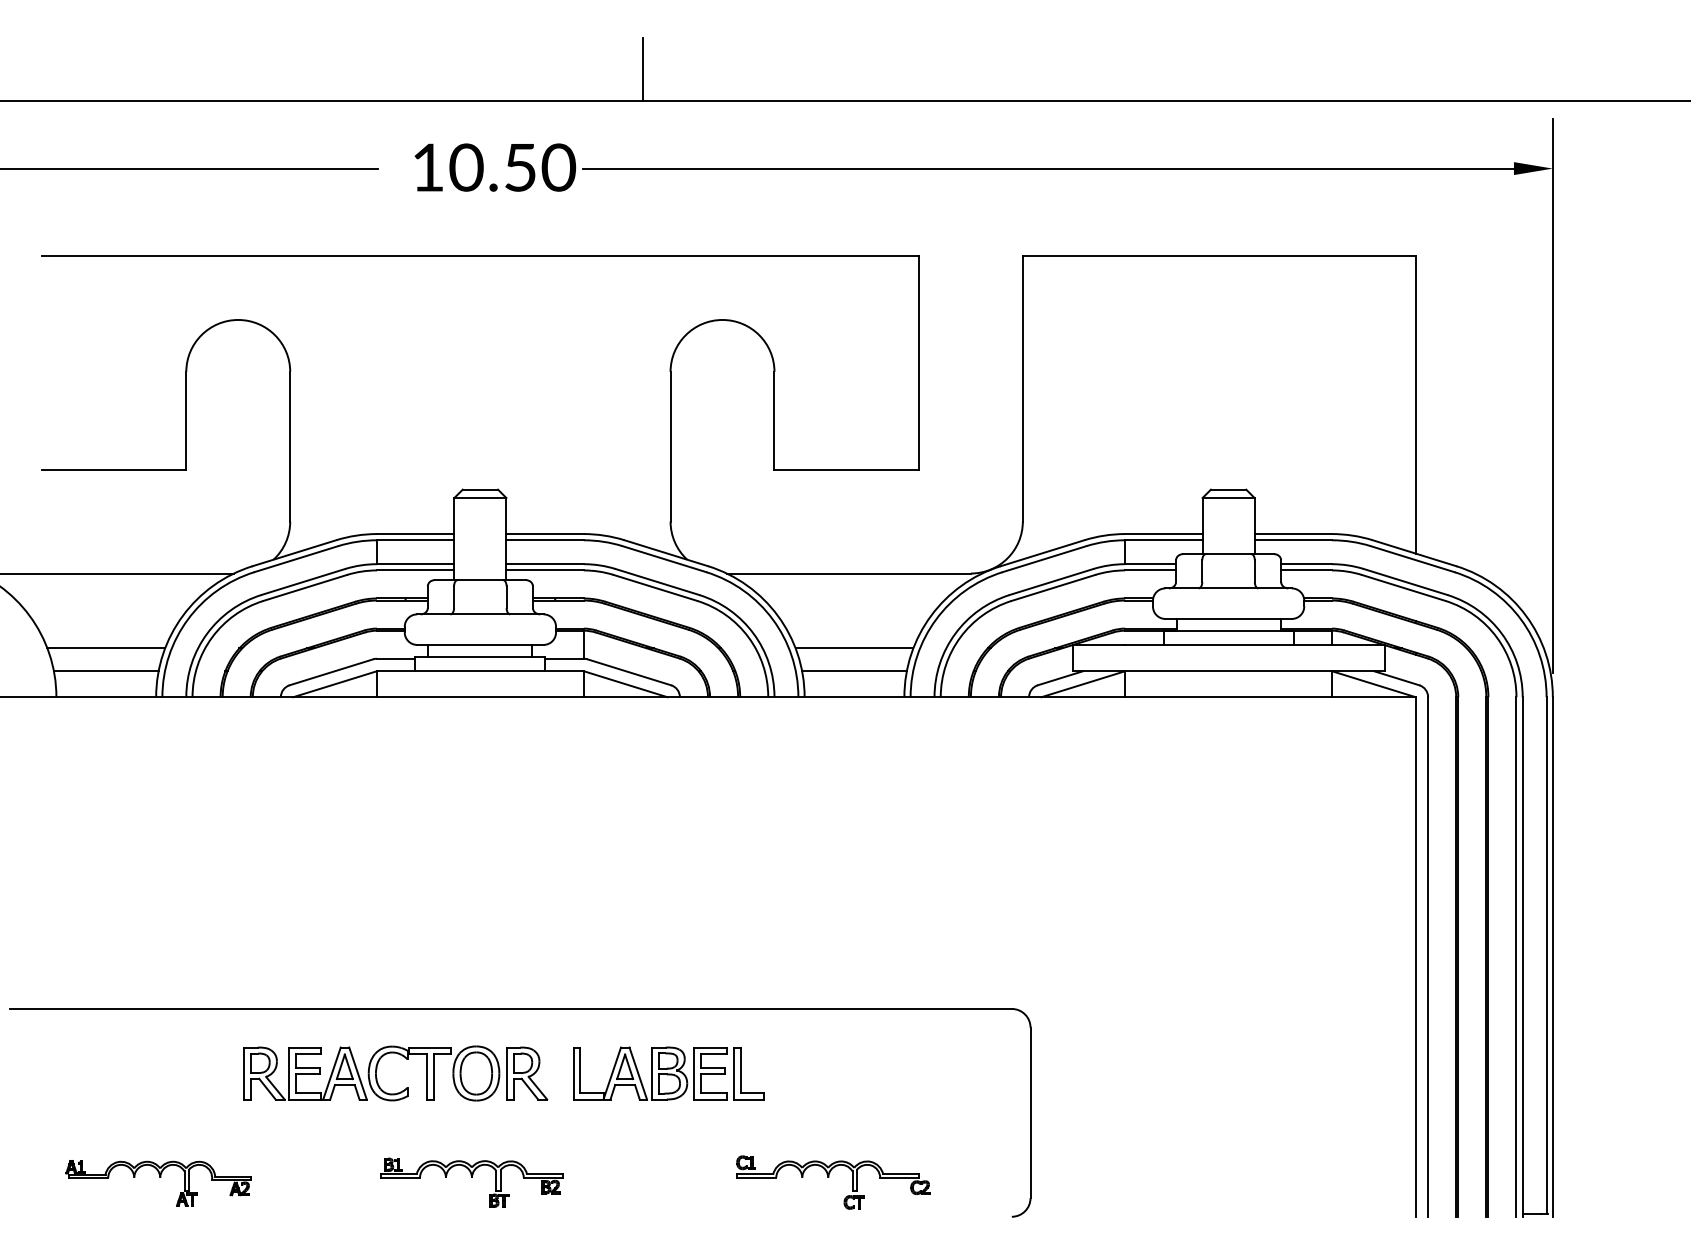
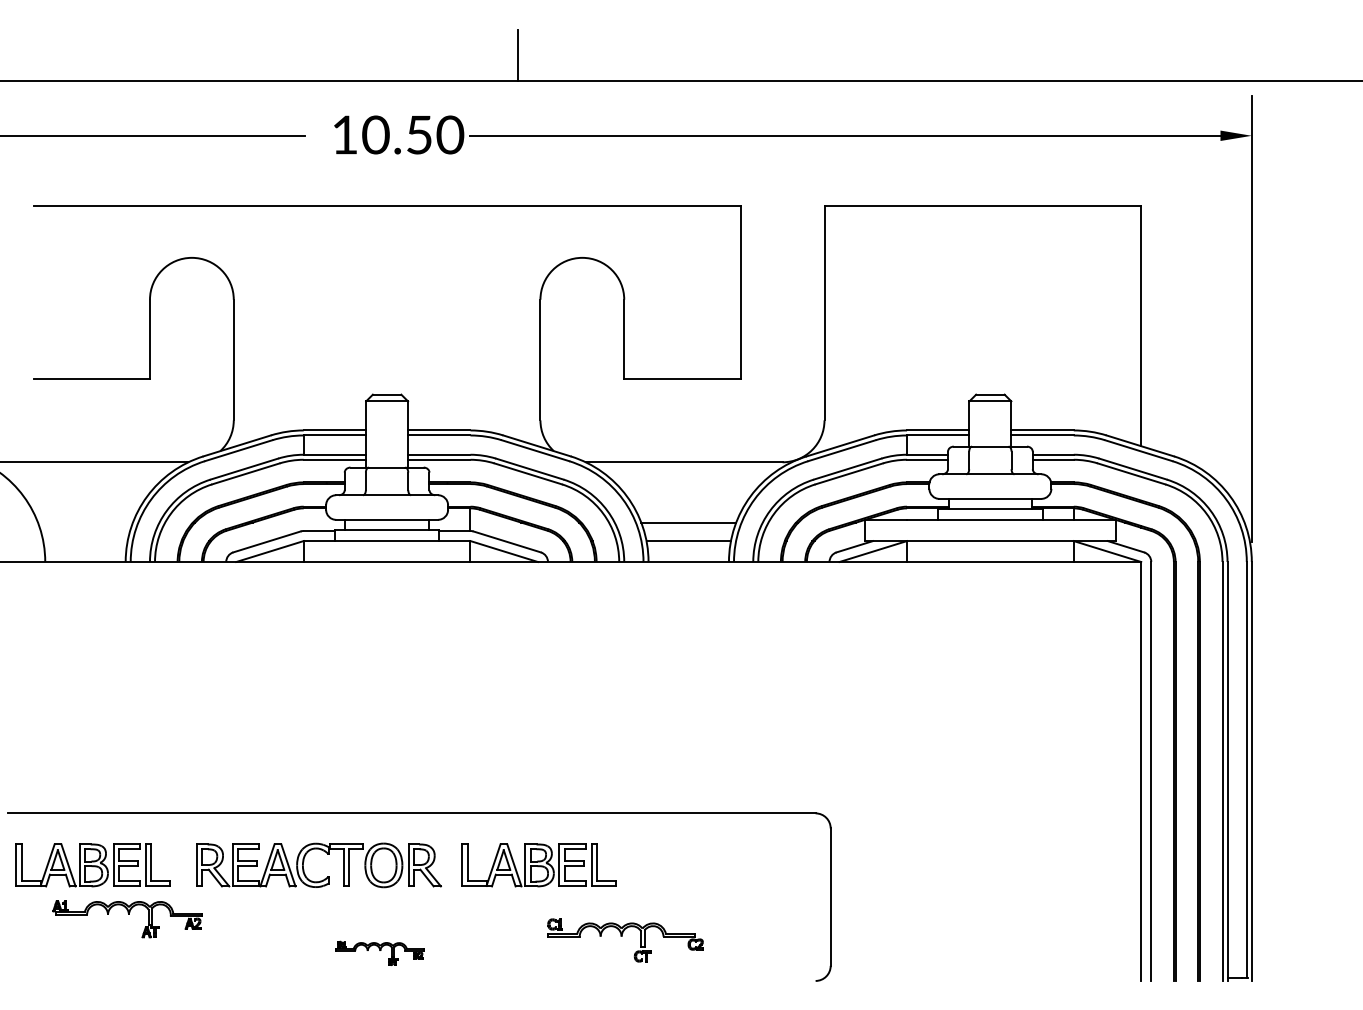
line: (106, 648) -> (85, 522), removed
line: (105, 671) -> (84, 541), removed
part: (115, 1073) -> (92, 865), added
part: (159, 1177) -> (128, 914), moved
part: (829, 1177) -> (622, 936), moved
part: (471, 1182) -> (379, 953), size x0.6

